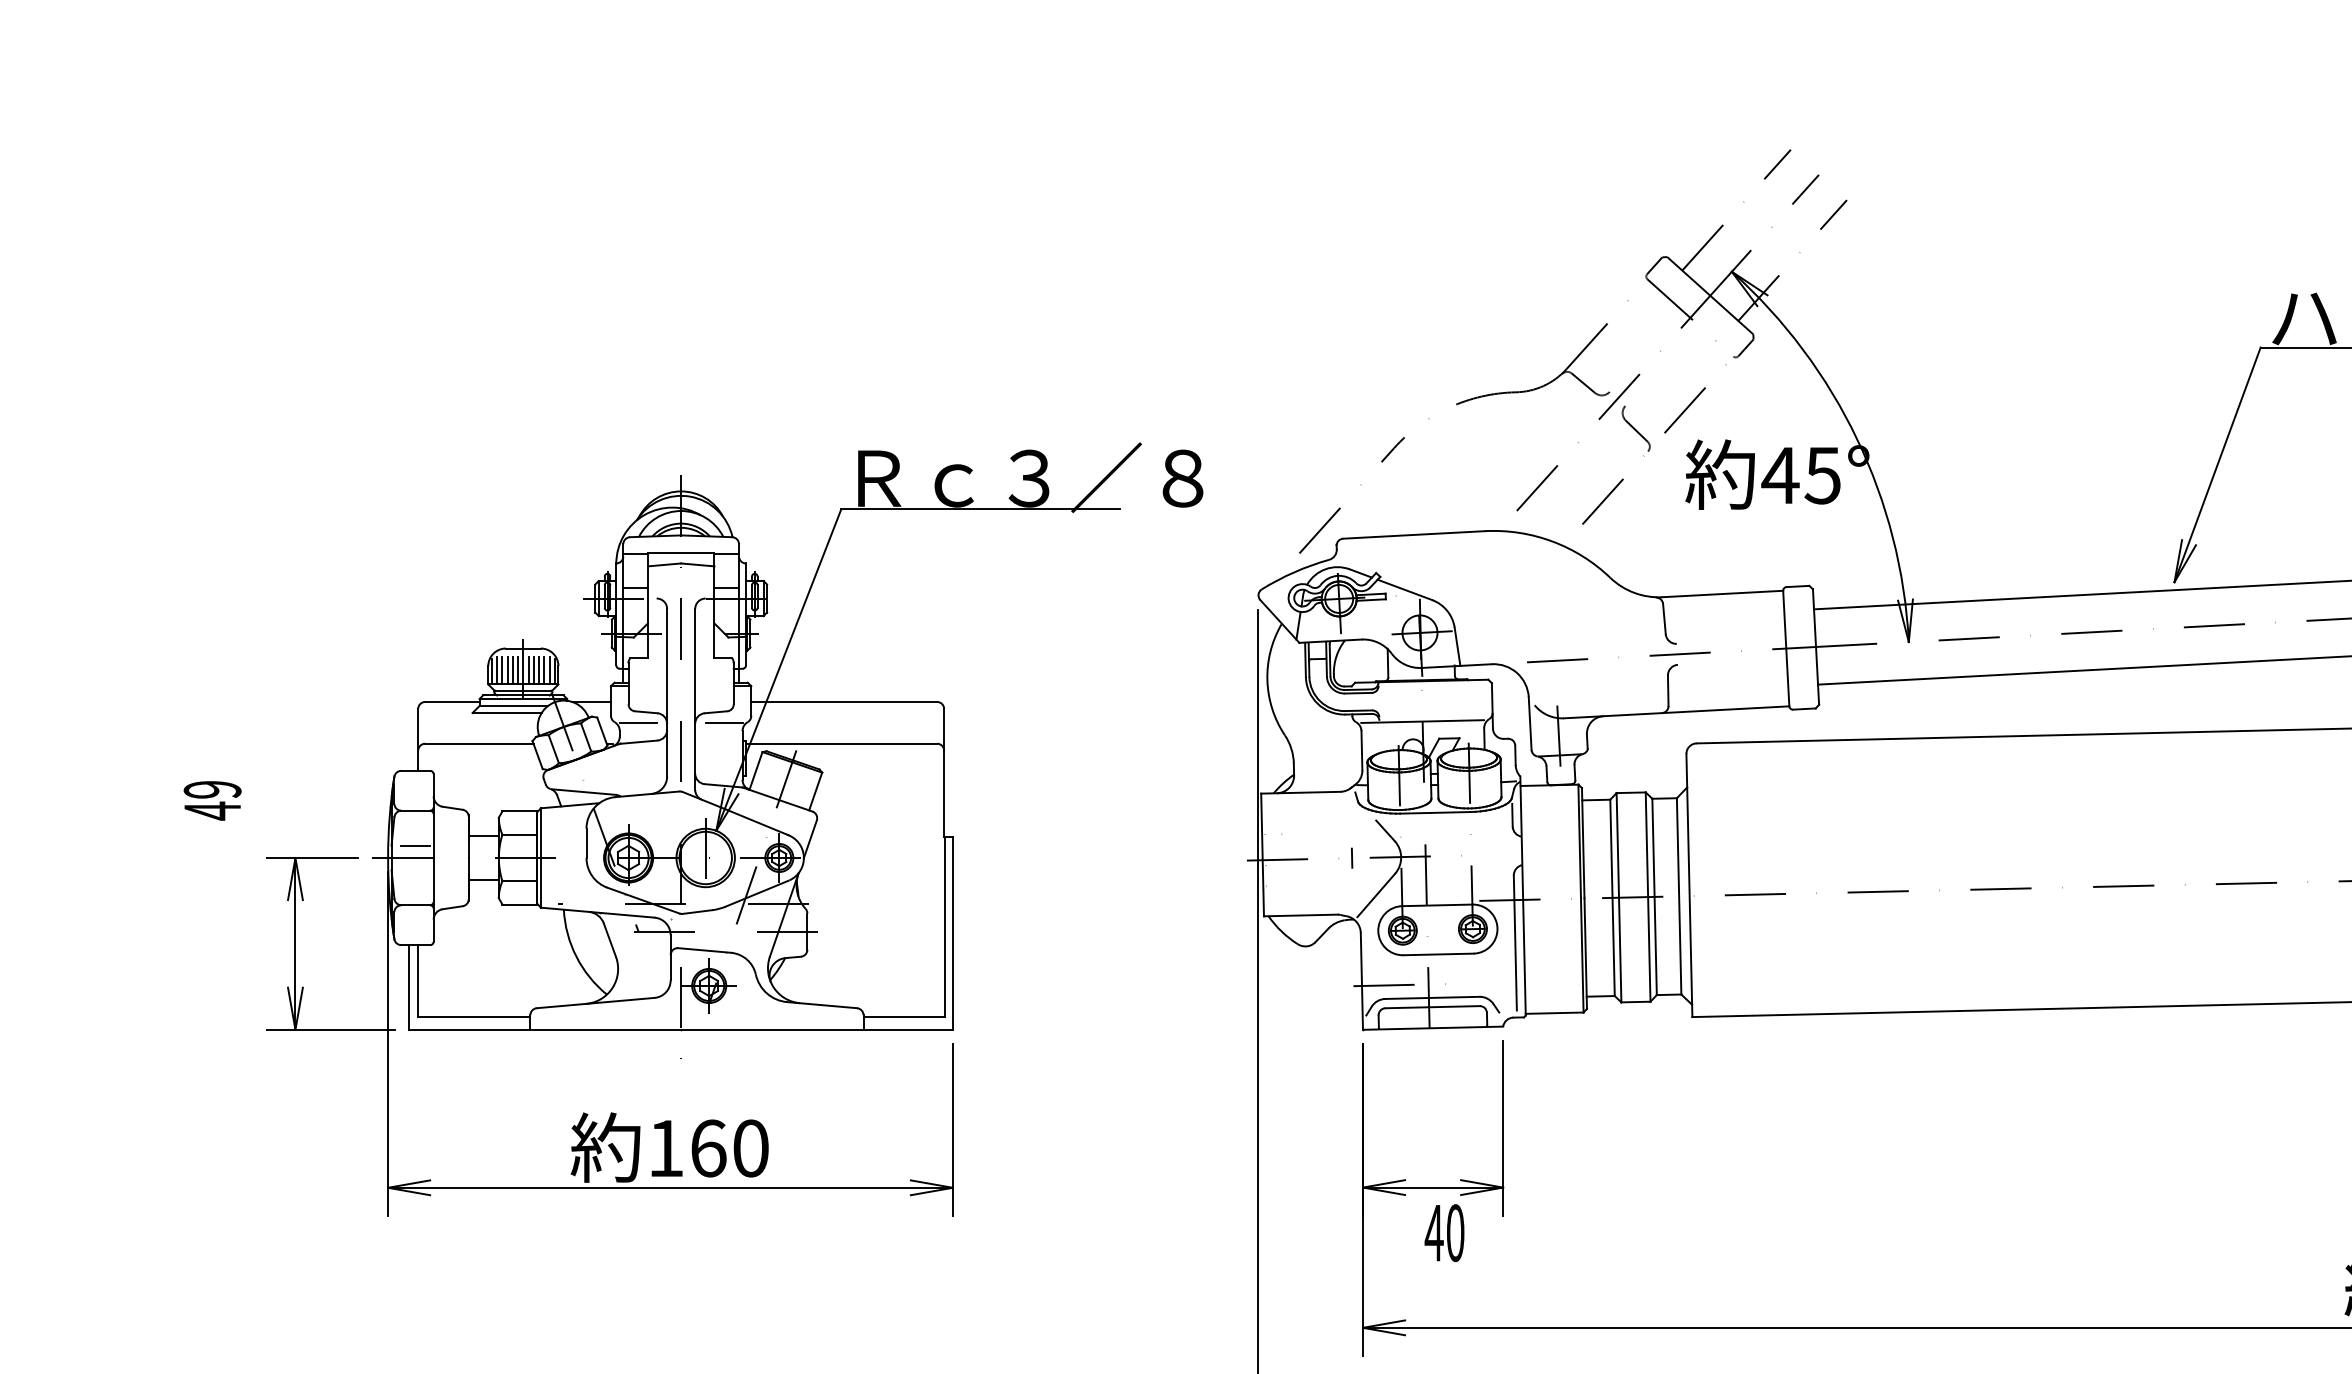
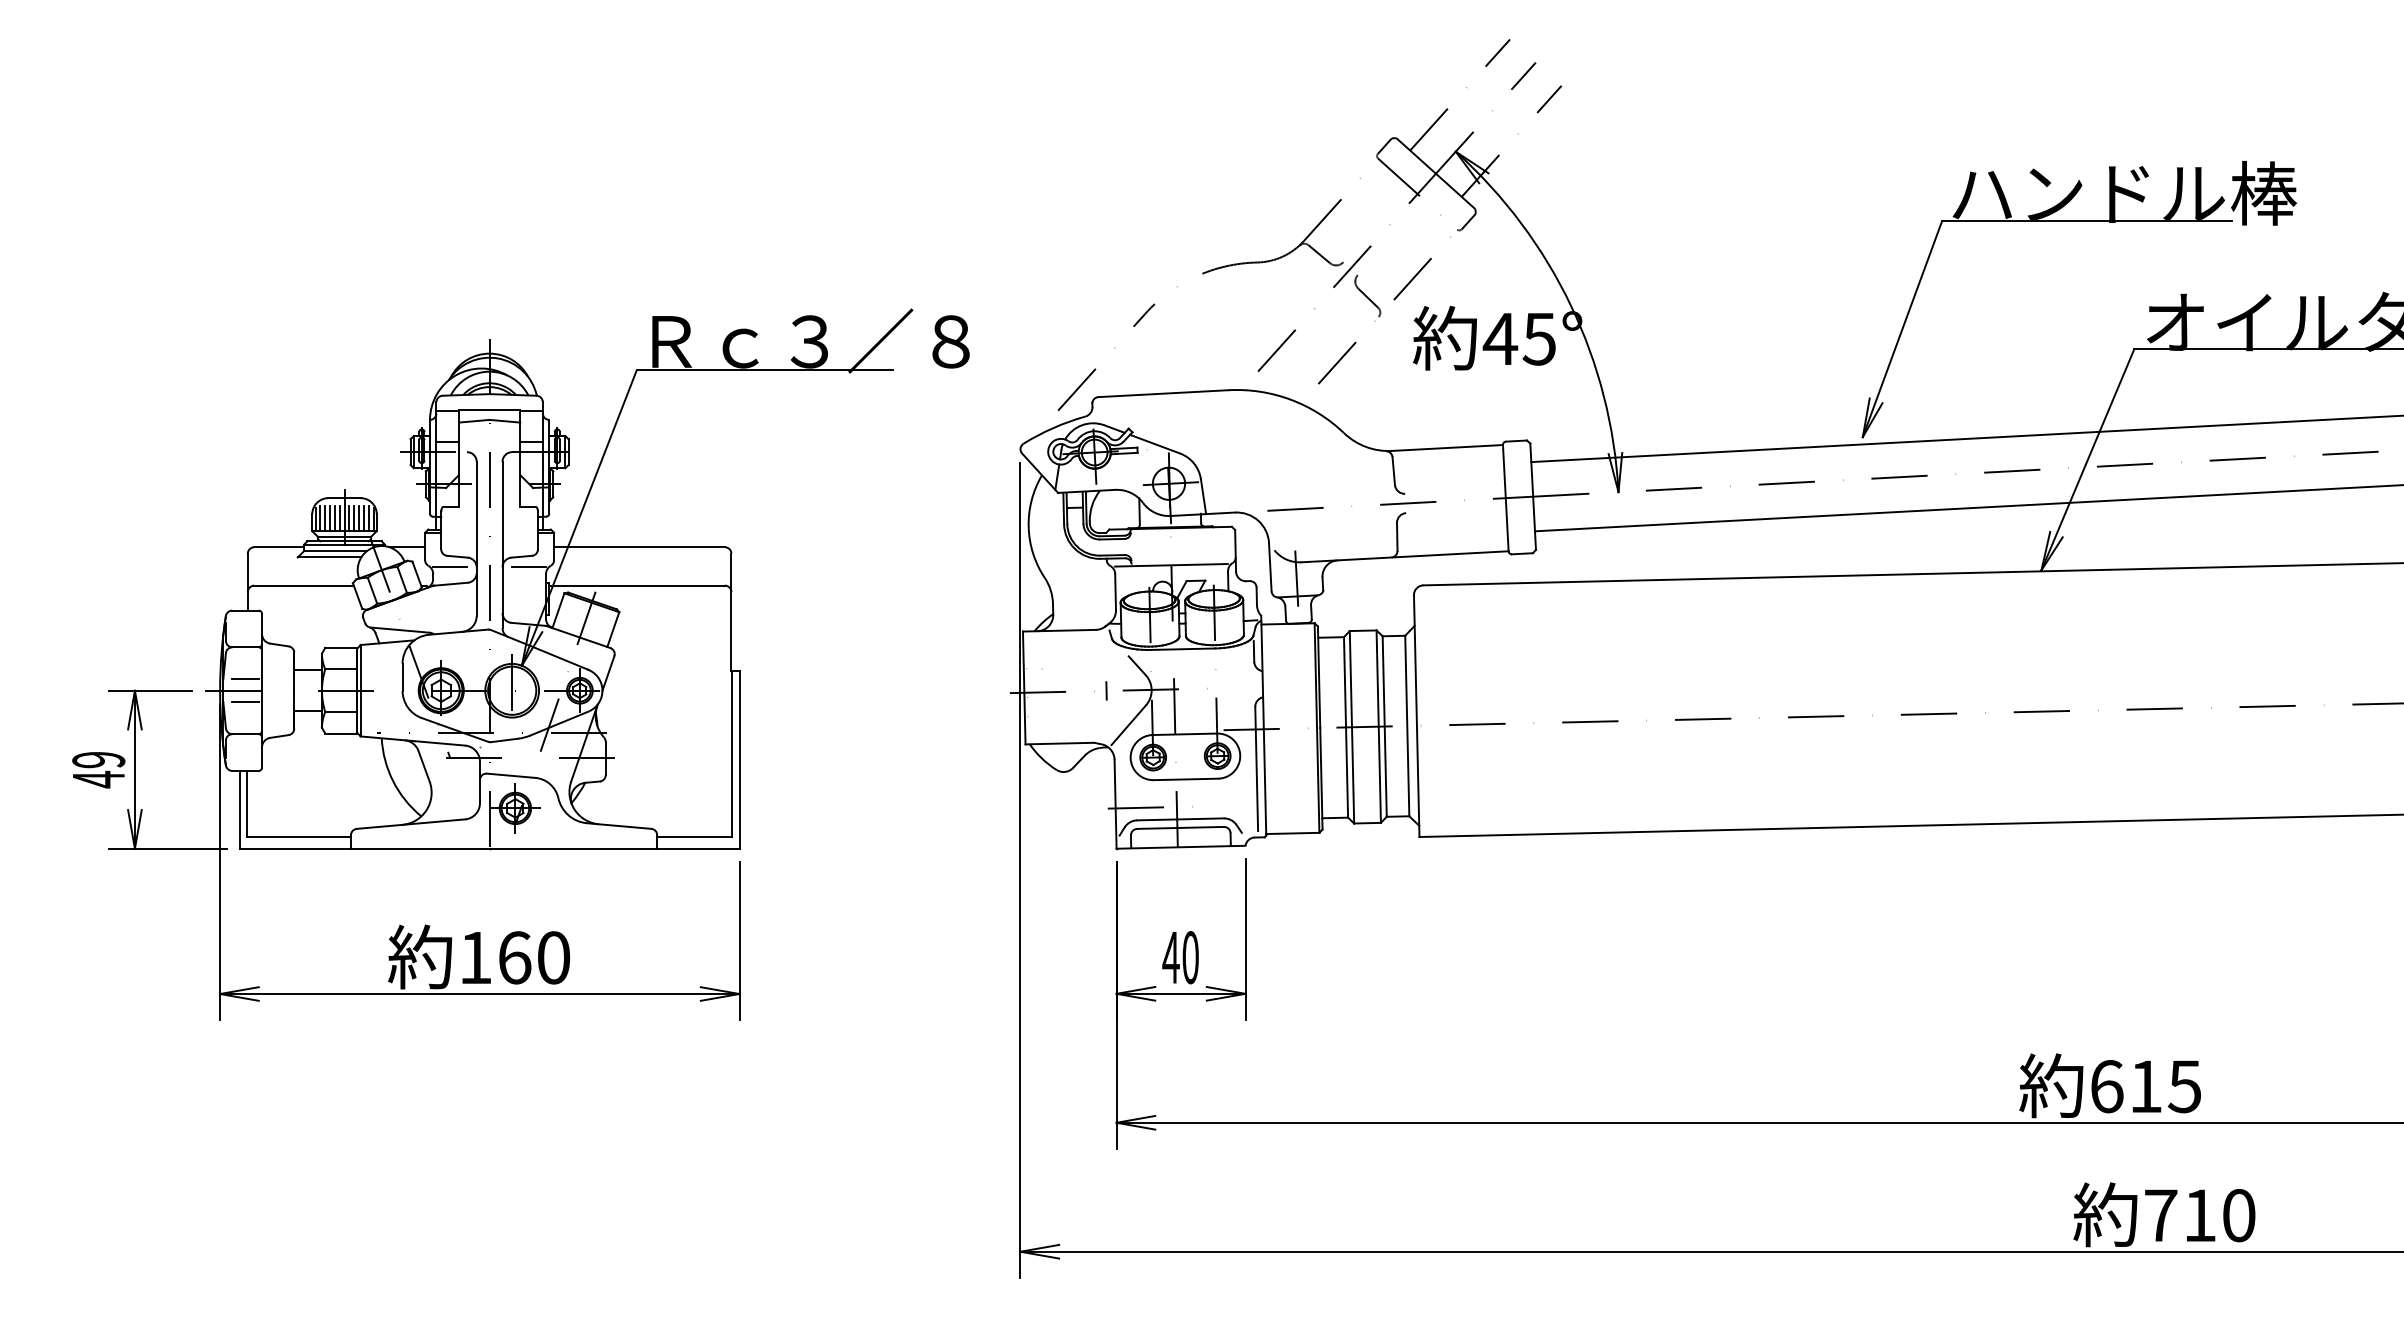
text: (212, 801) -> (98, 770), moved
line: (415, 870) -> (245, 702), added
text: (1444, 1232) -> (1180, 957), moved

